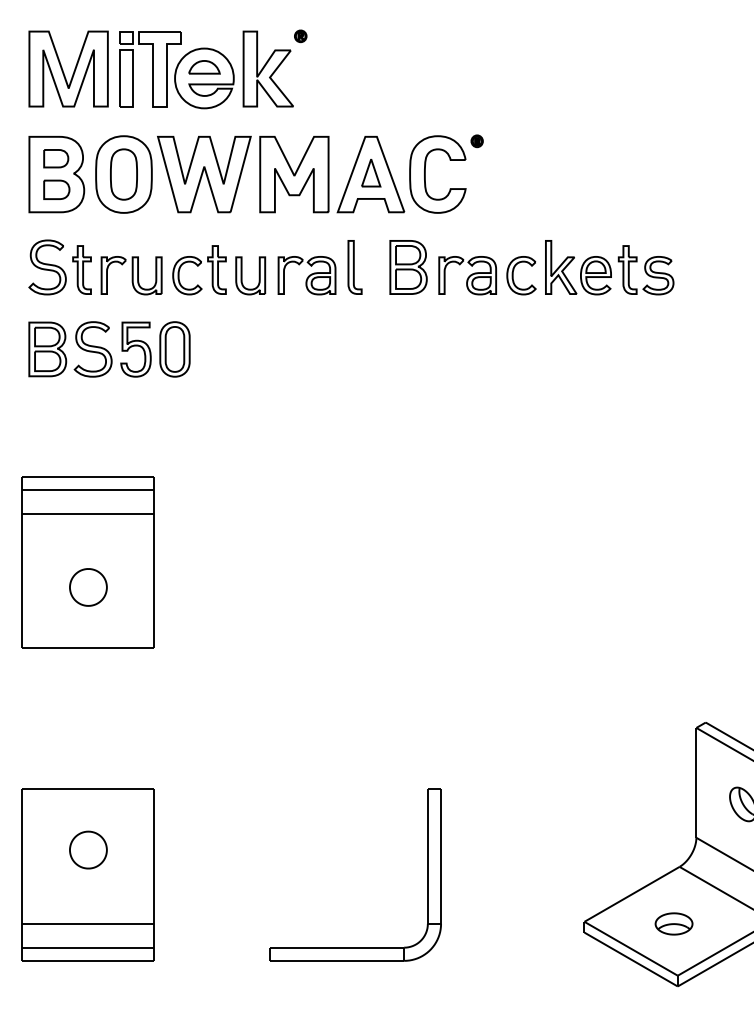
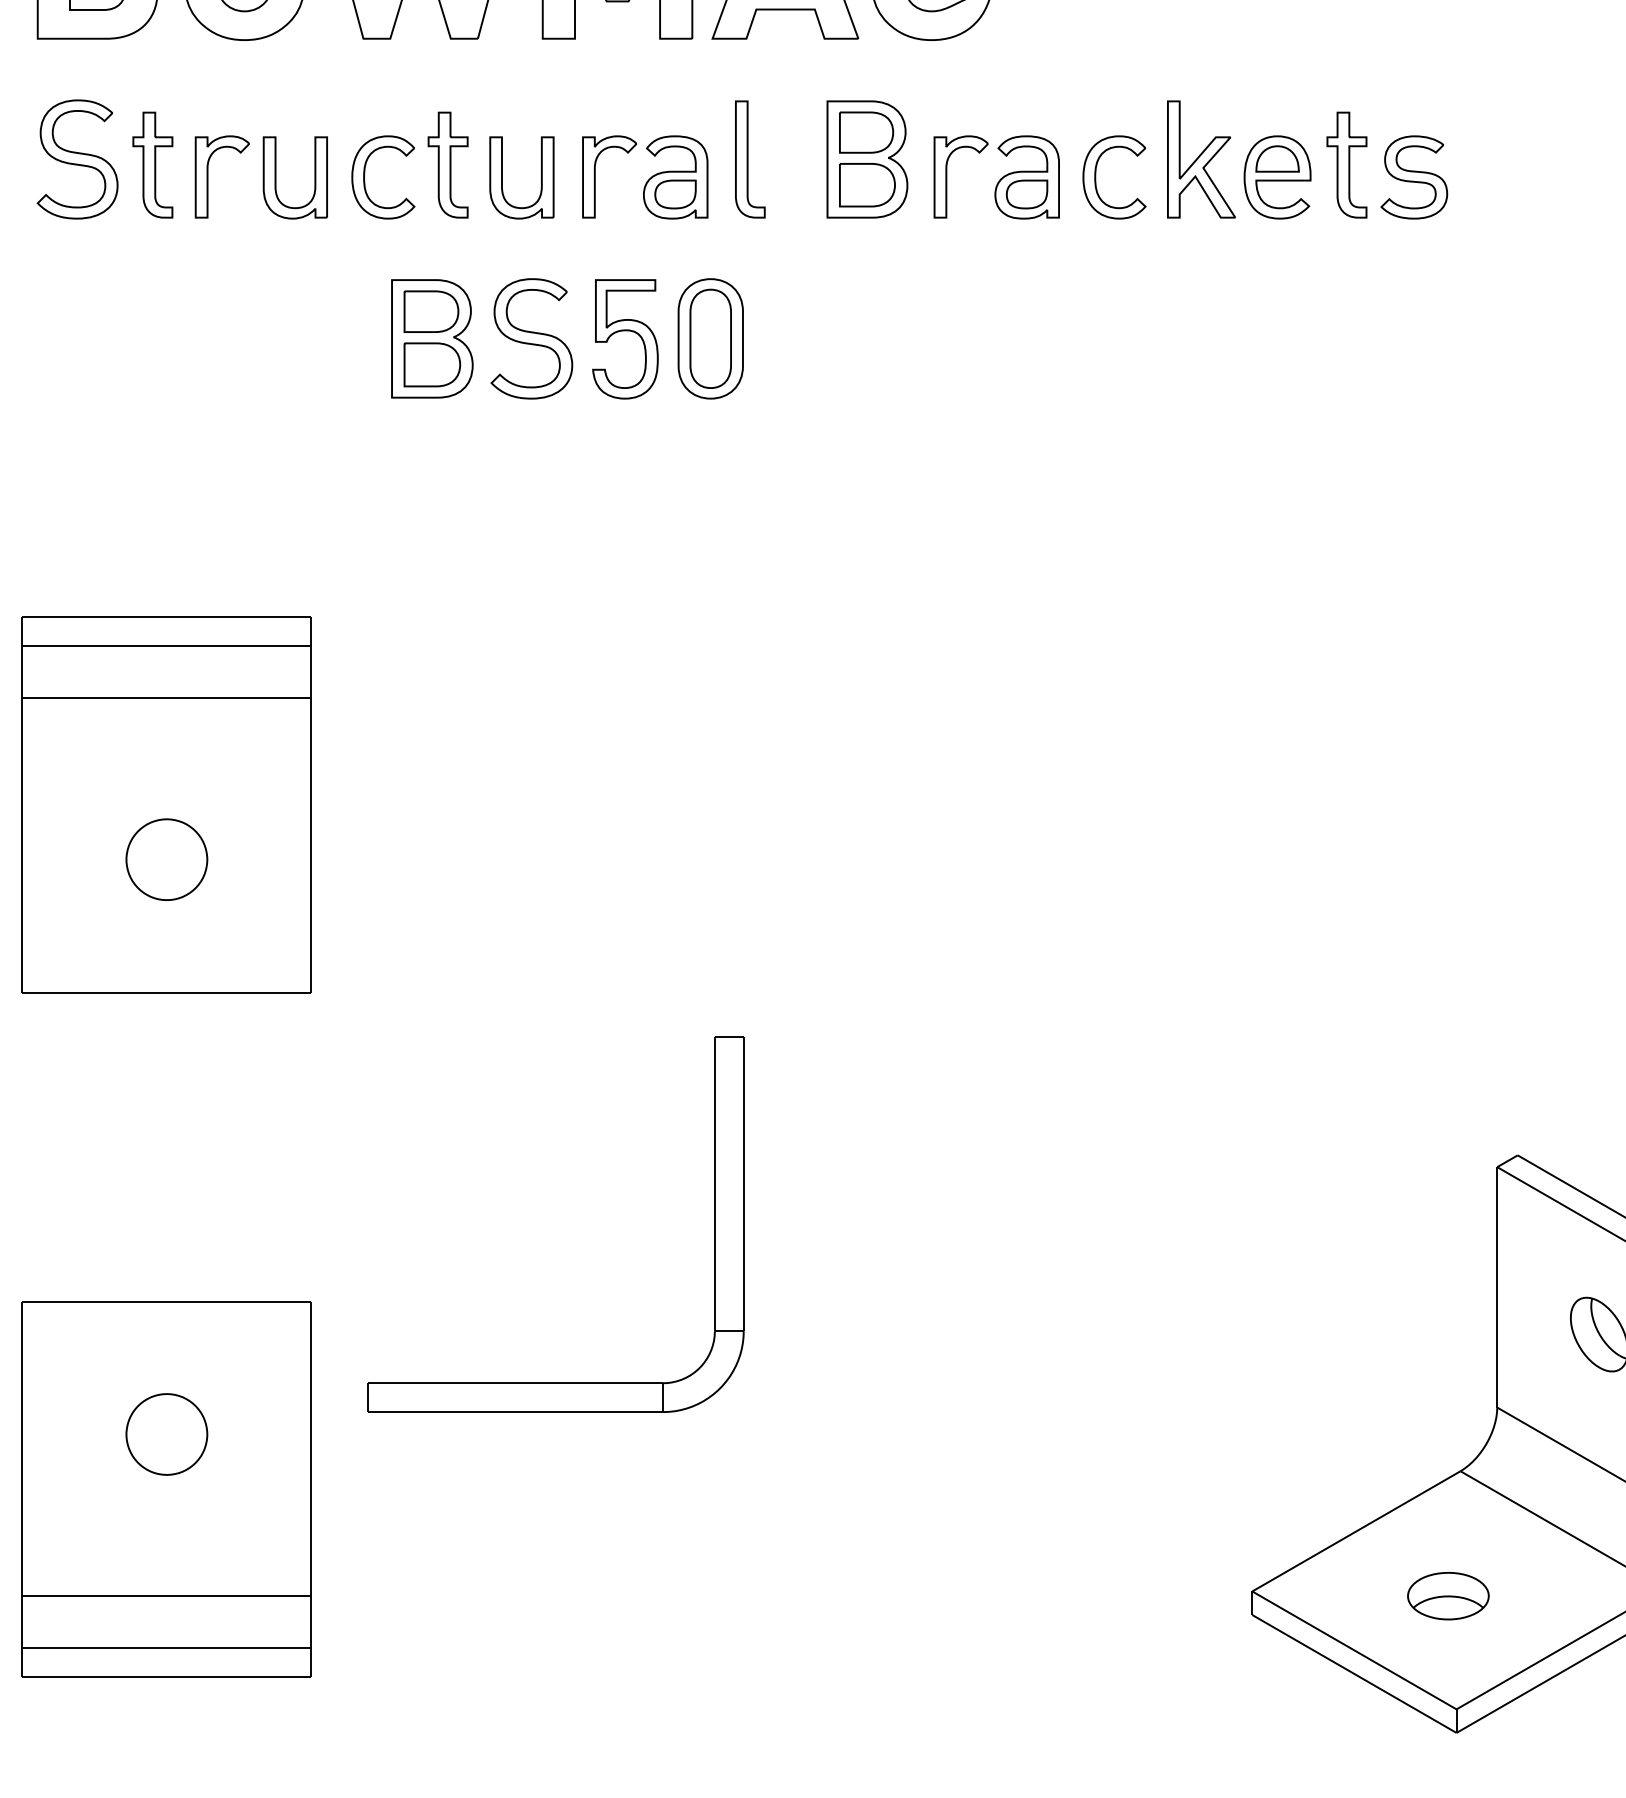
part: (109, 349) -> (567, 339), moved
part: (427, 874) -> (714, 1223), moved

